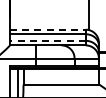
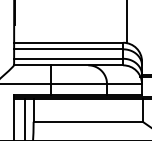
line: (47, 29) -> (68, 42), dashed -> solid
line: (47, 40) -> (68, 58), dashed -> solid

